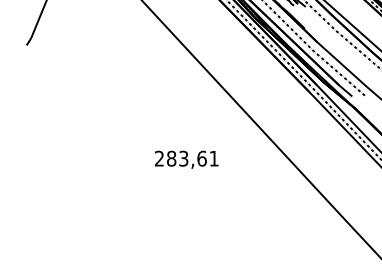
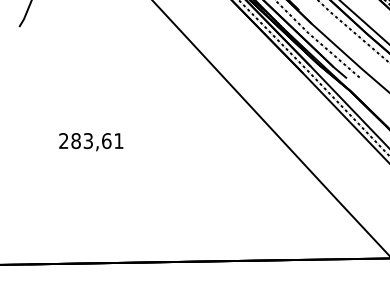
text: (186, 160) -> (91, 142), moved

